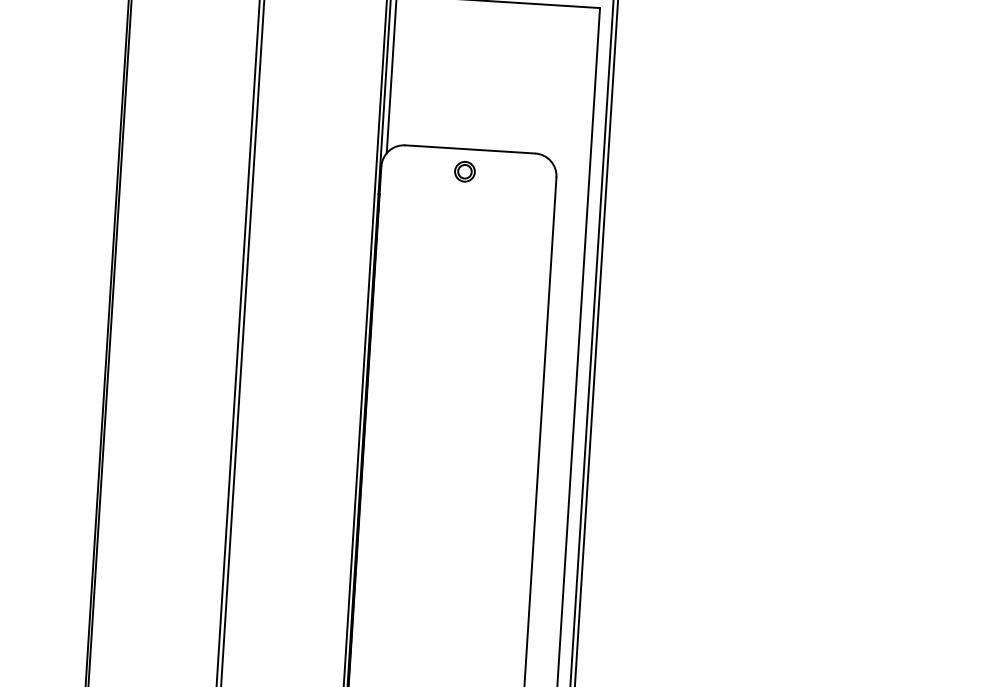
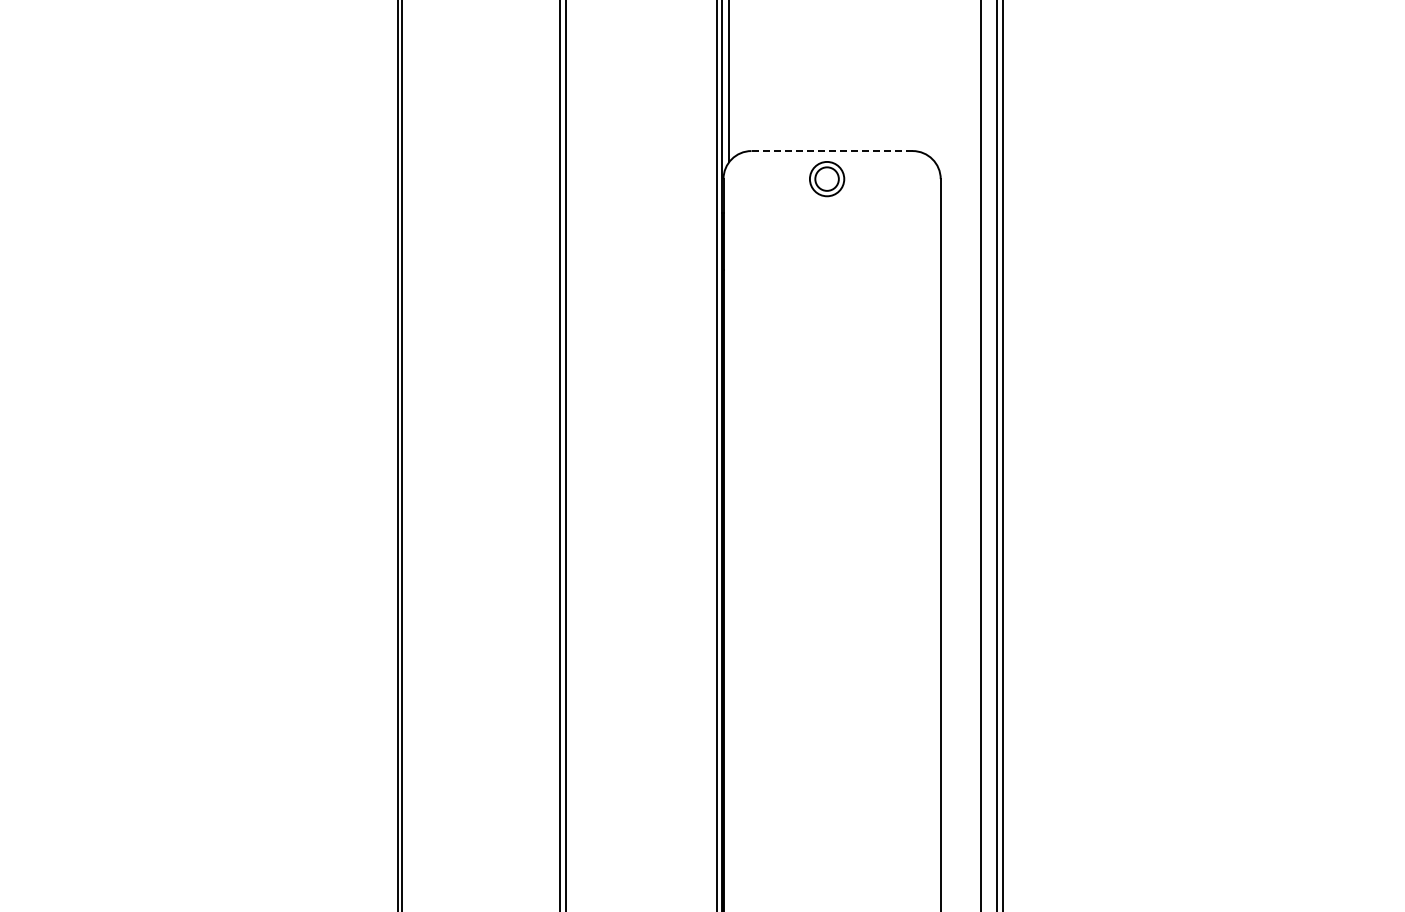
line: (470, 149) -> (832, 151), solid -> dashed
part: (465, 171) -> (827, 178), size x1.4

